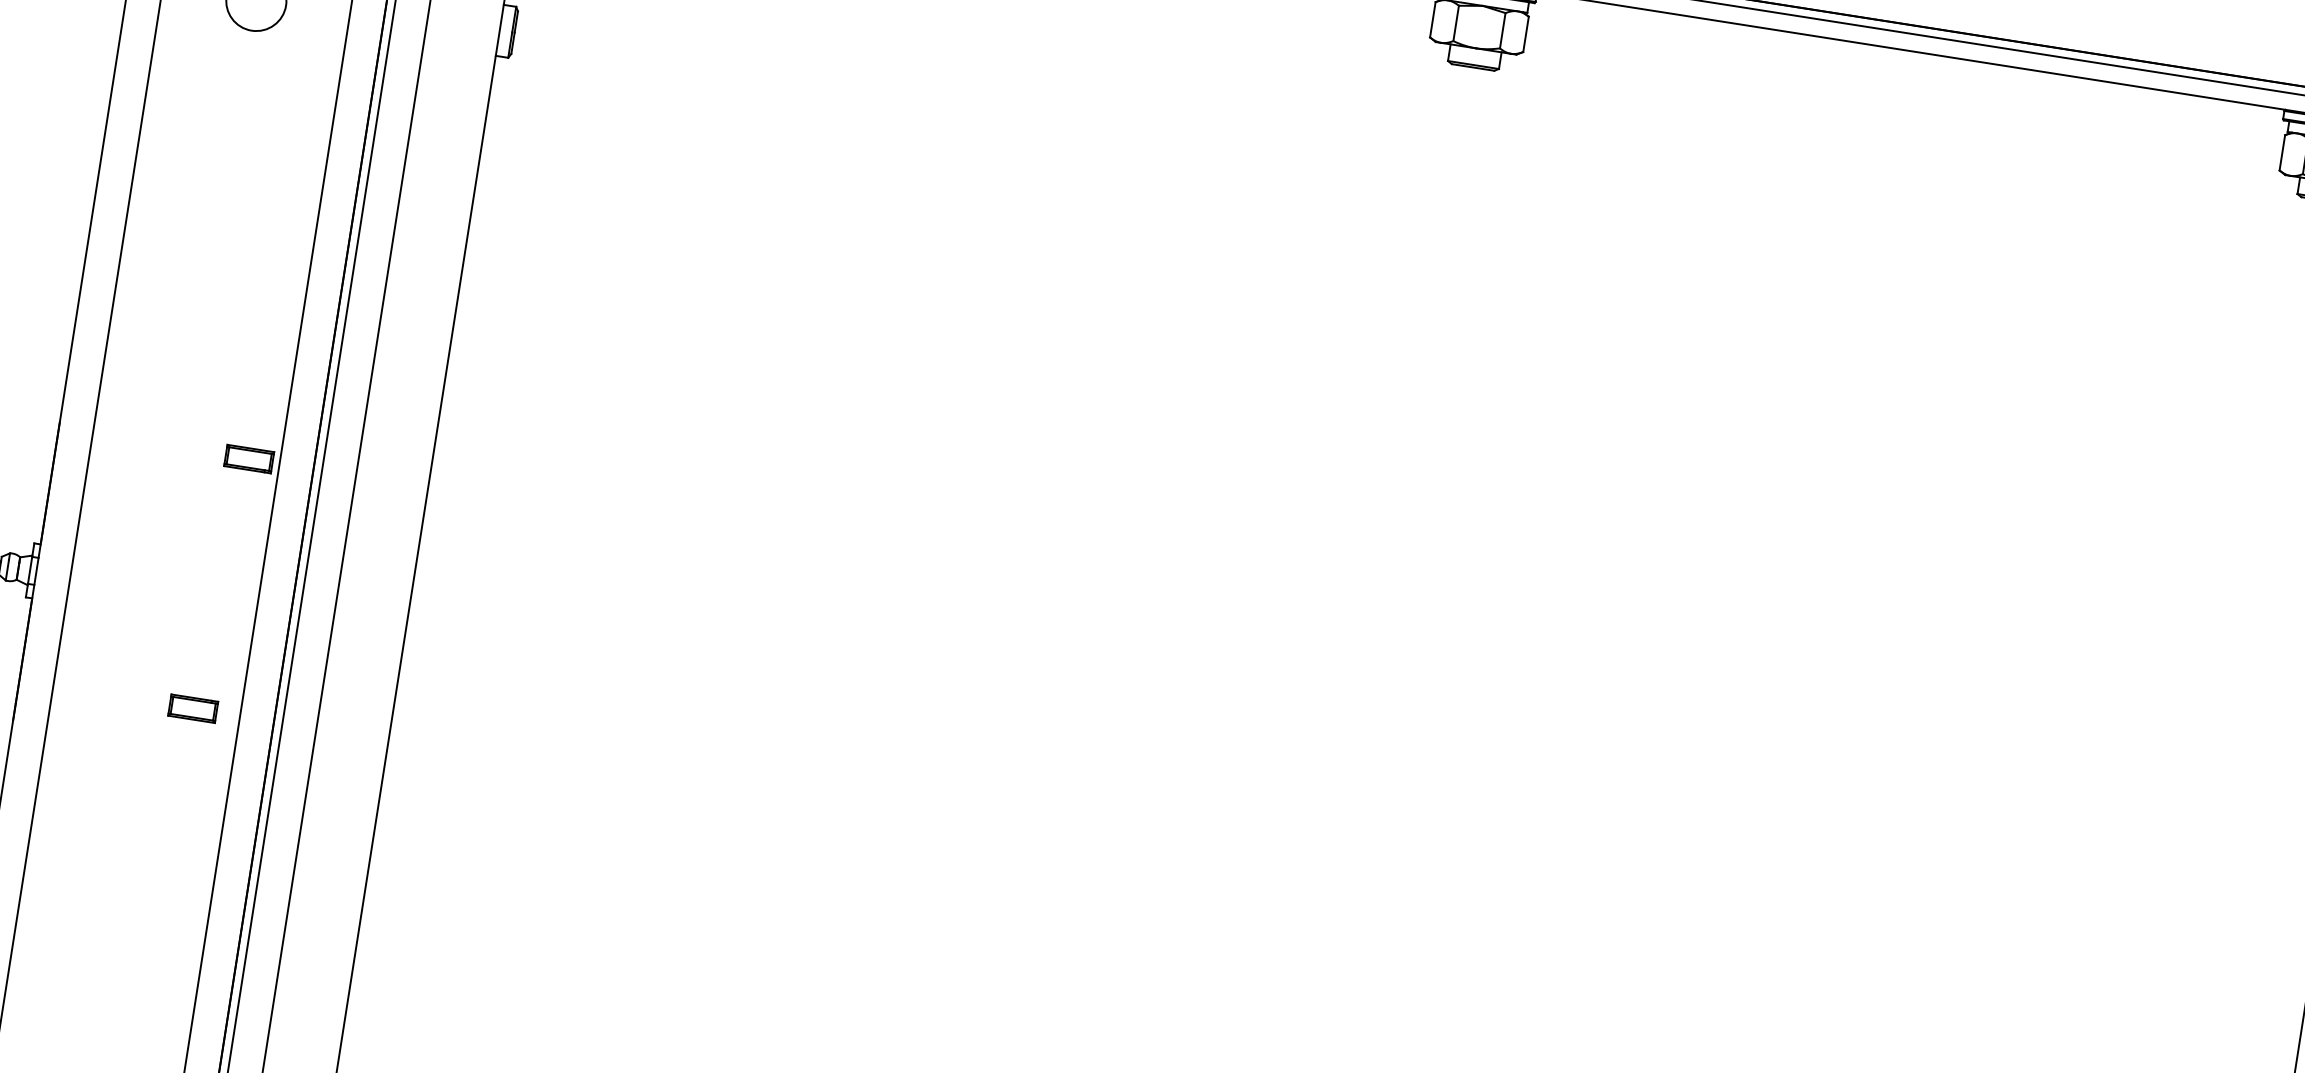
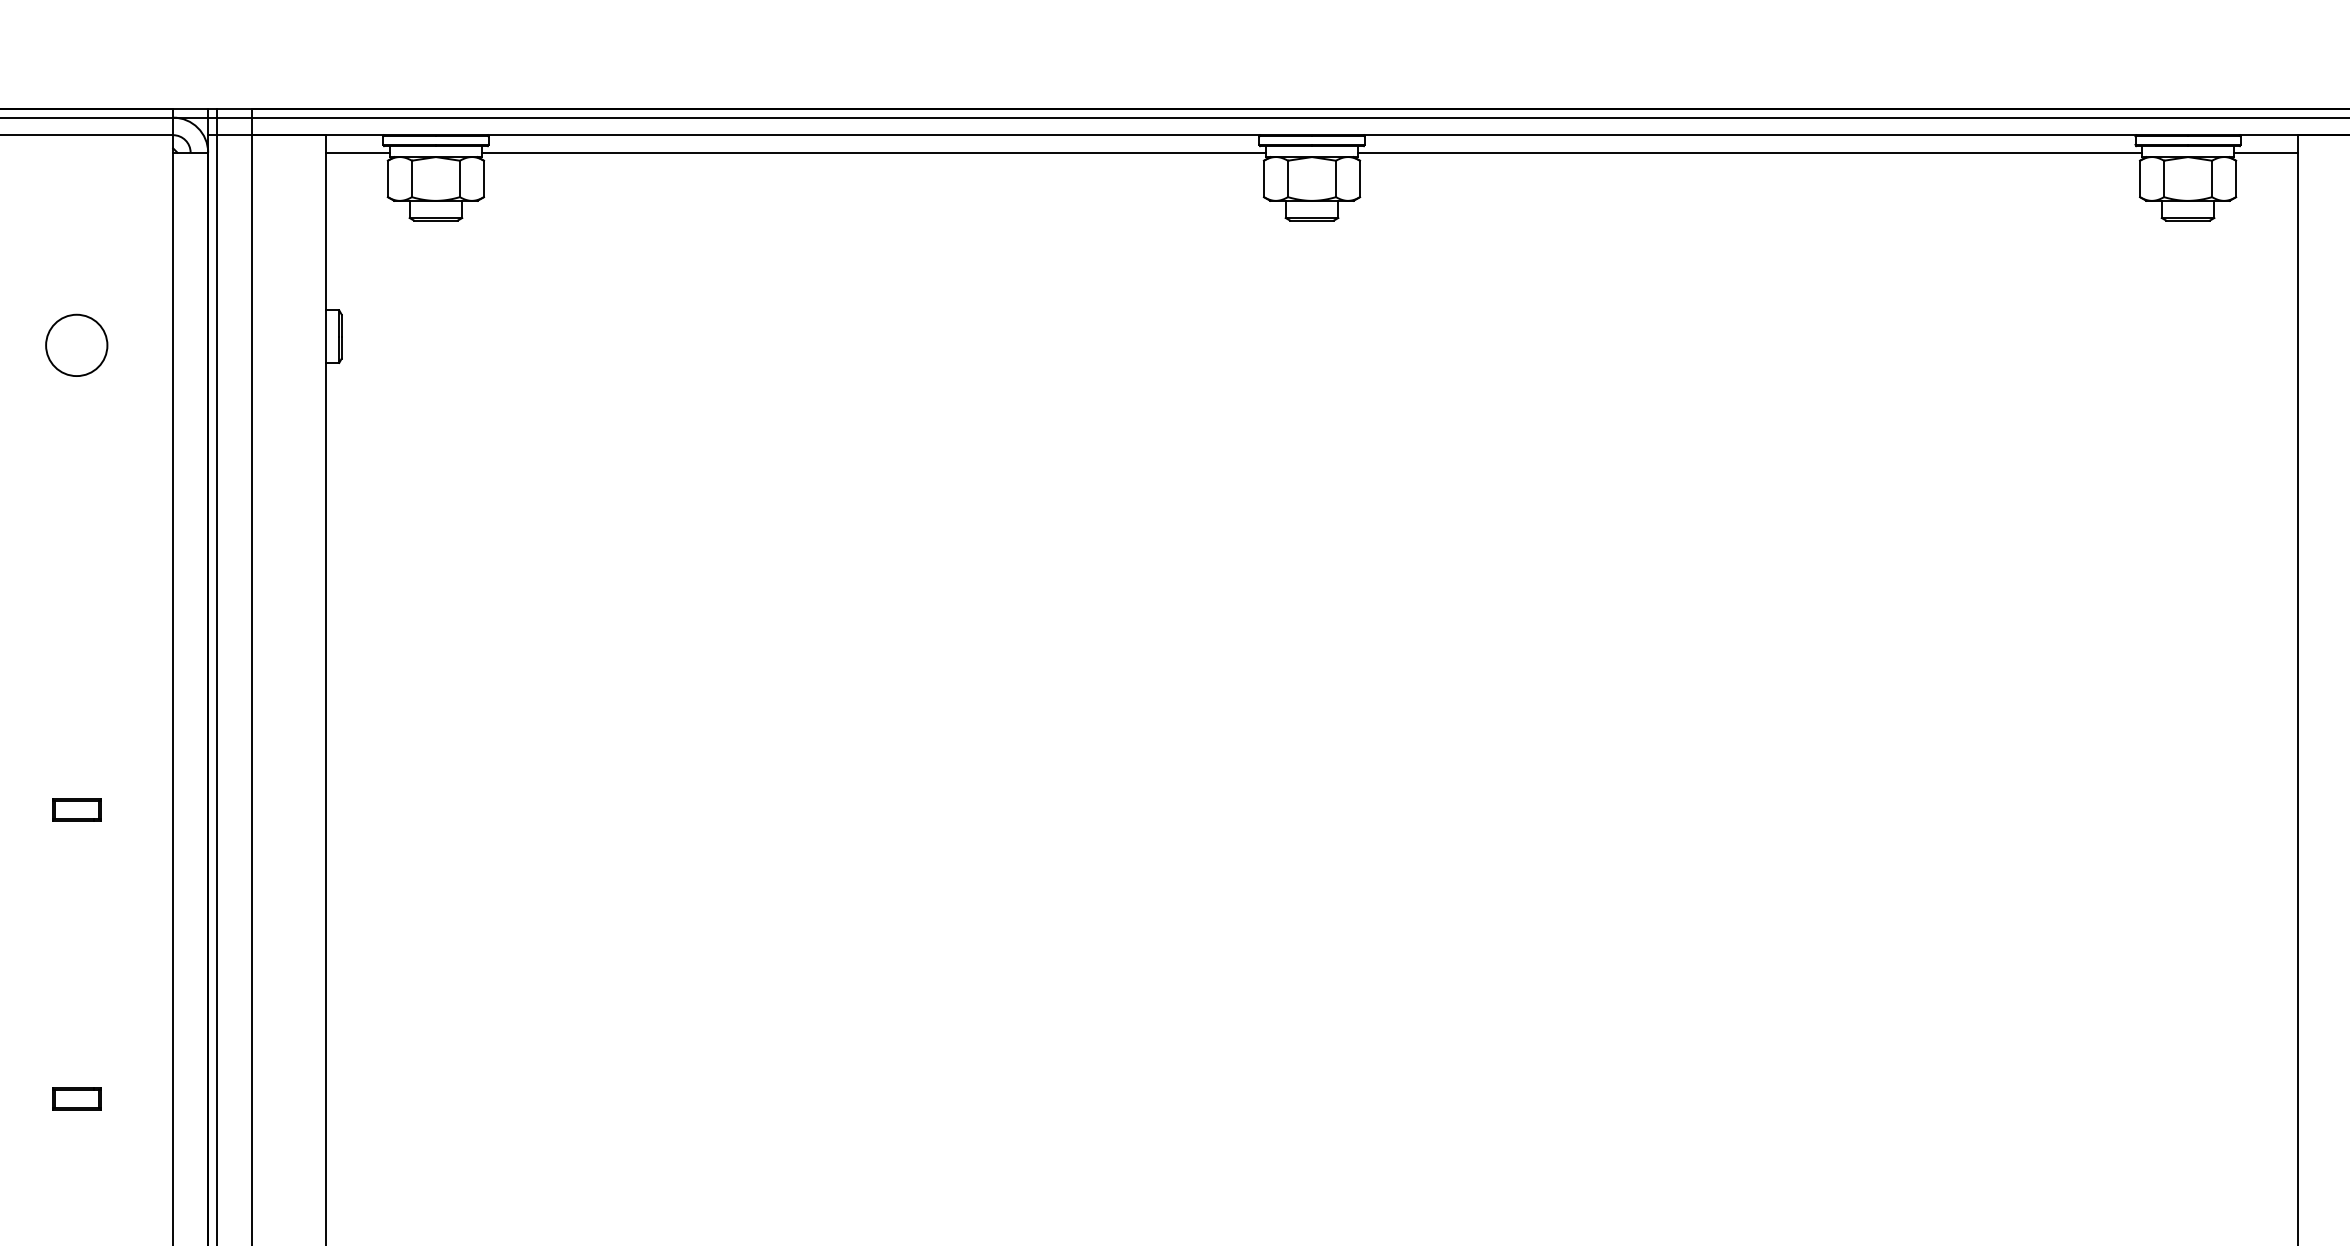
line: (1908, 68) -> (1750, 152), added
part: (248, 458) -> (76, 809), moved
part: (193, 708) -> (76, 1098), moved

